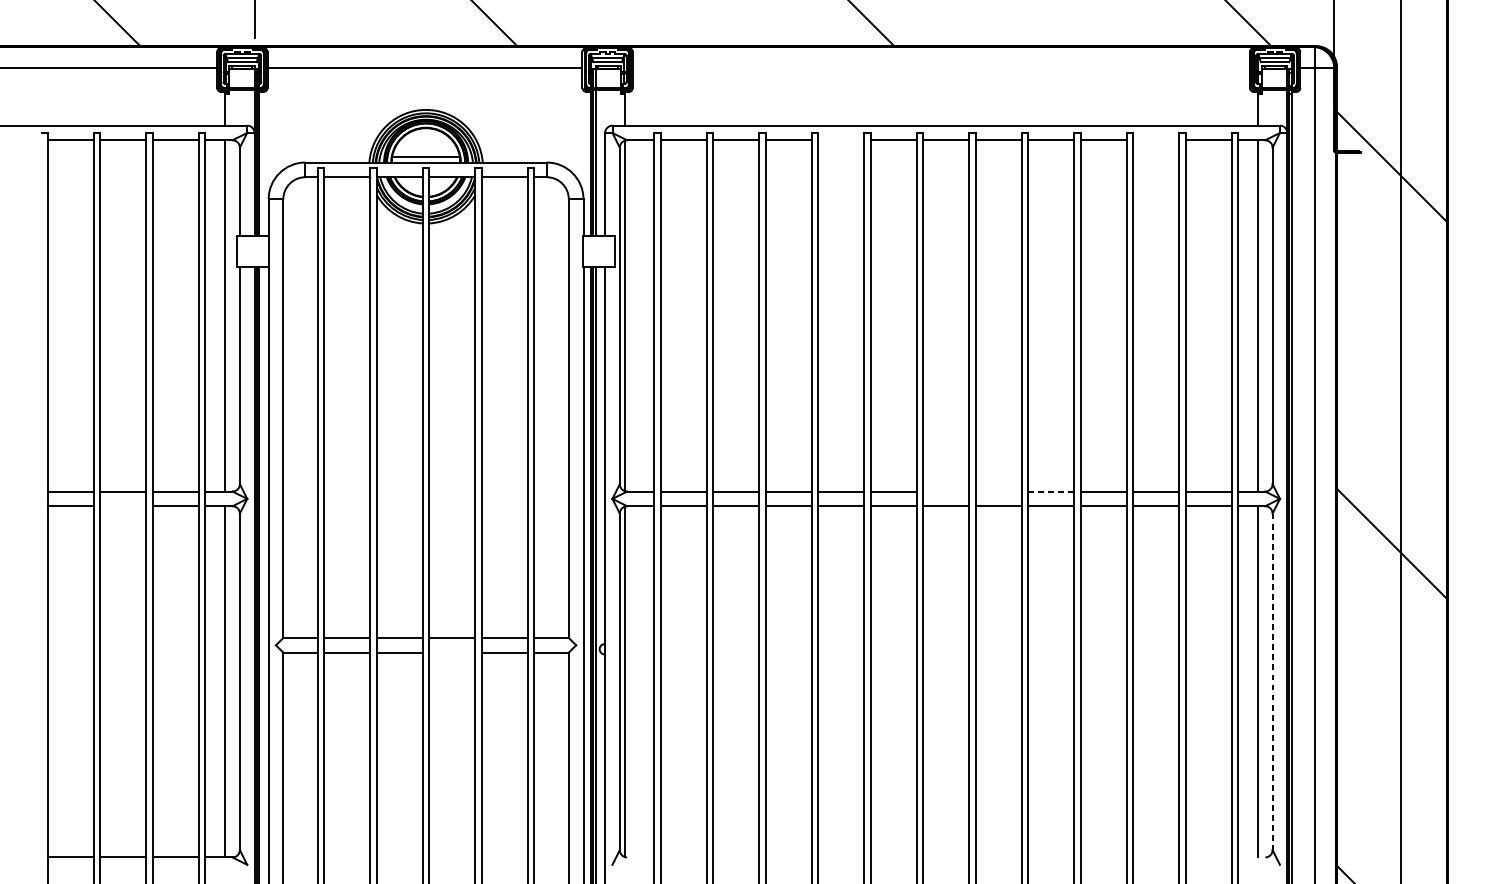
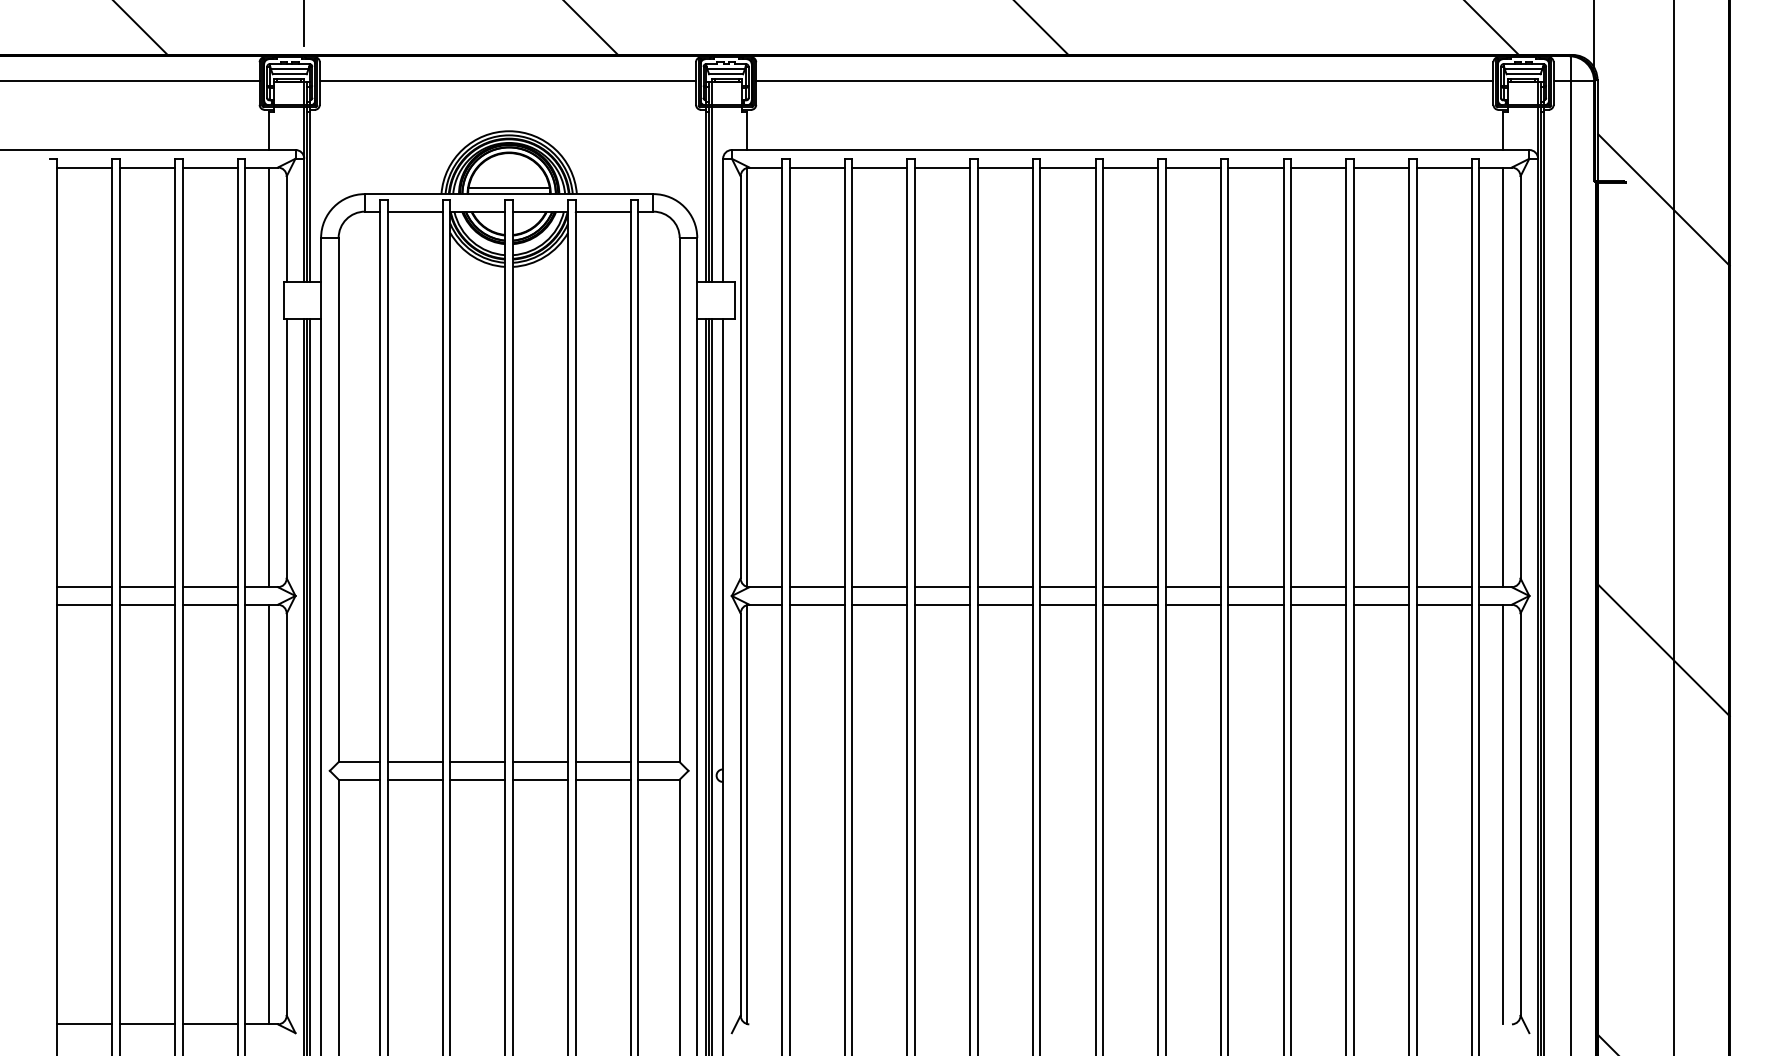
line: (941, 68) -> (1124, 81), added
line: (840, 140) -> (1004, 167), added
line: (1155, 140) -> (1380, 167), added
line: (946, 491) -> (1130, 587), added
line: (998, 491) -> (1192, 587), added
line: (1051, 491) -> (1256, 587), dashed -> solid
line: (123, 506) -> (147, 604), added
line: (452, 652) -> (540, 779), added
line: (1272, 682) -> (1520, 815), dashed -> solid

